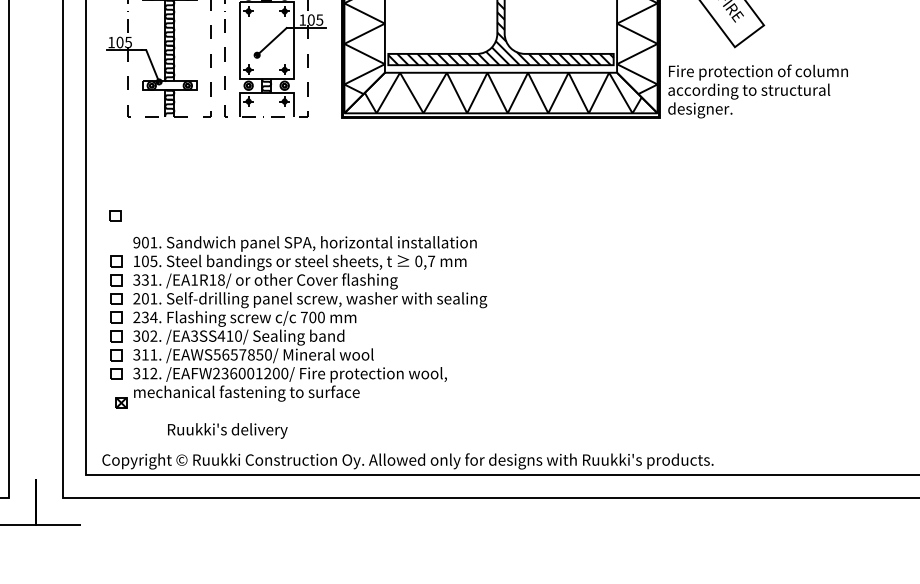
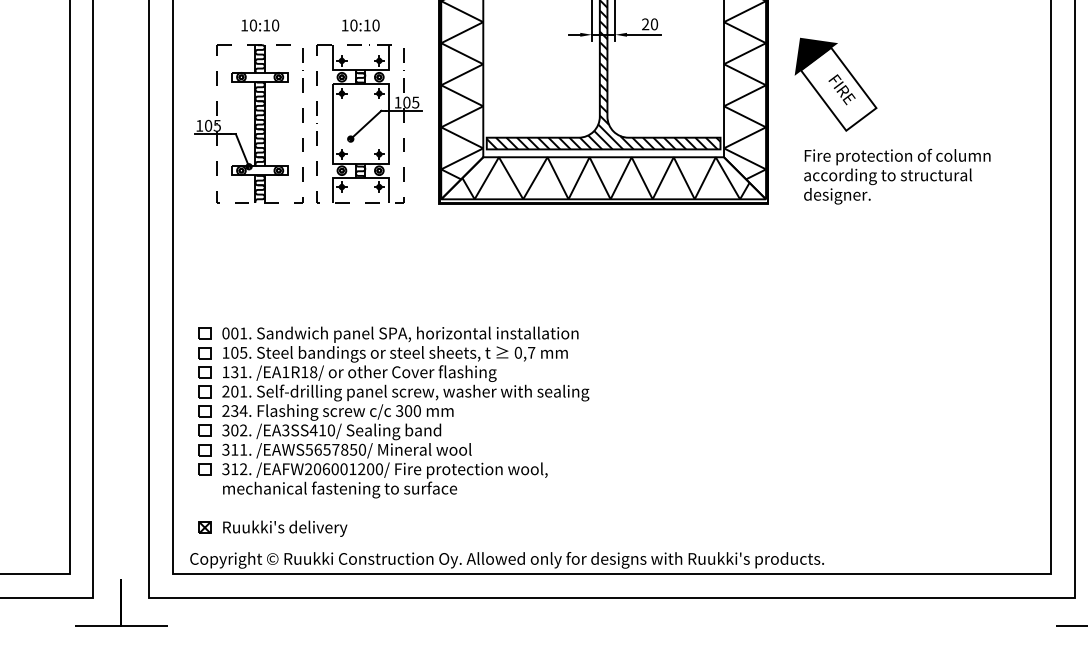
text: (758, 91) -> (897, 176), moved
part: (115, 215) -> (204, 333), moved
text: (136, 242) -> (225, 333), 901. -> 001.
text: (136, 280) -> (225, 372), 331. -> 131.
text: (304, 317) -> (399, 411), 700 -> 300
text: (225, 373) -> (317, 469), /EAFW236001200/ -> /EAFW206001200/
part: (120, 402) -> (204, 527), moved
text: (228, 430) -> (285, 528), moved

